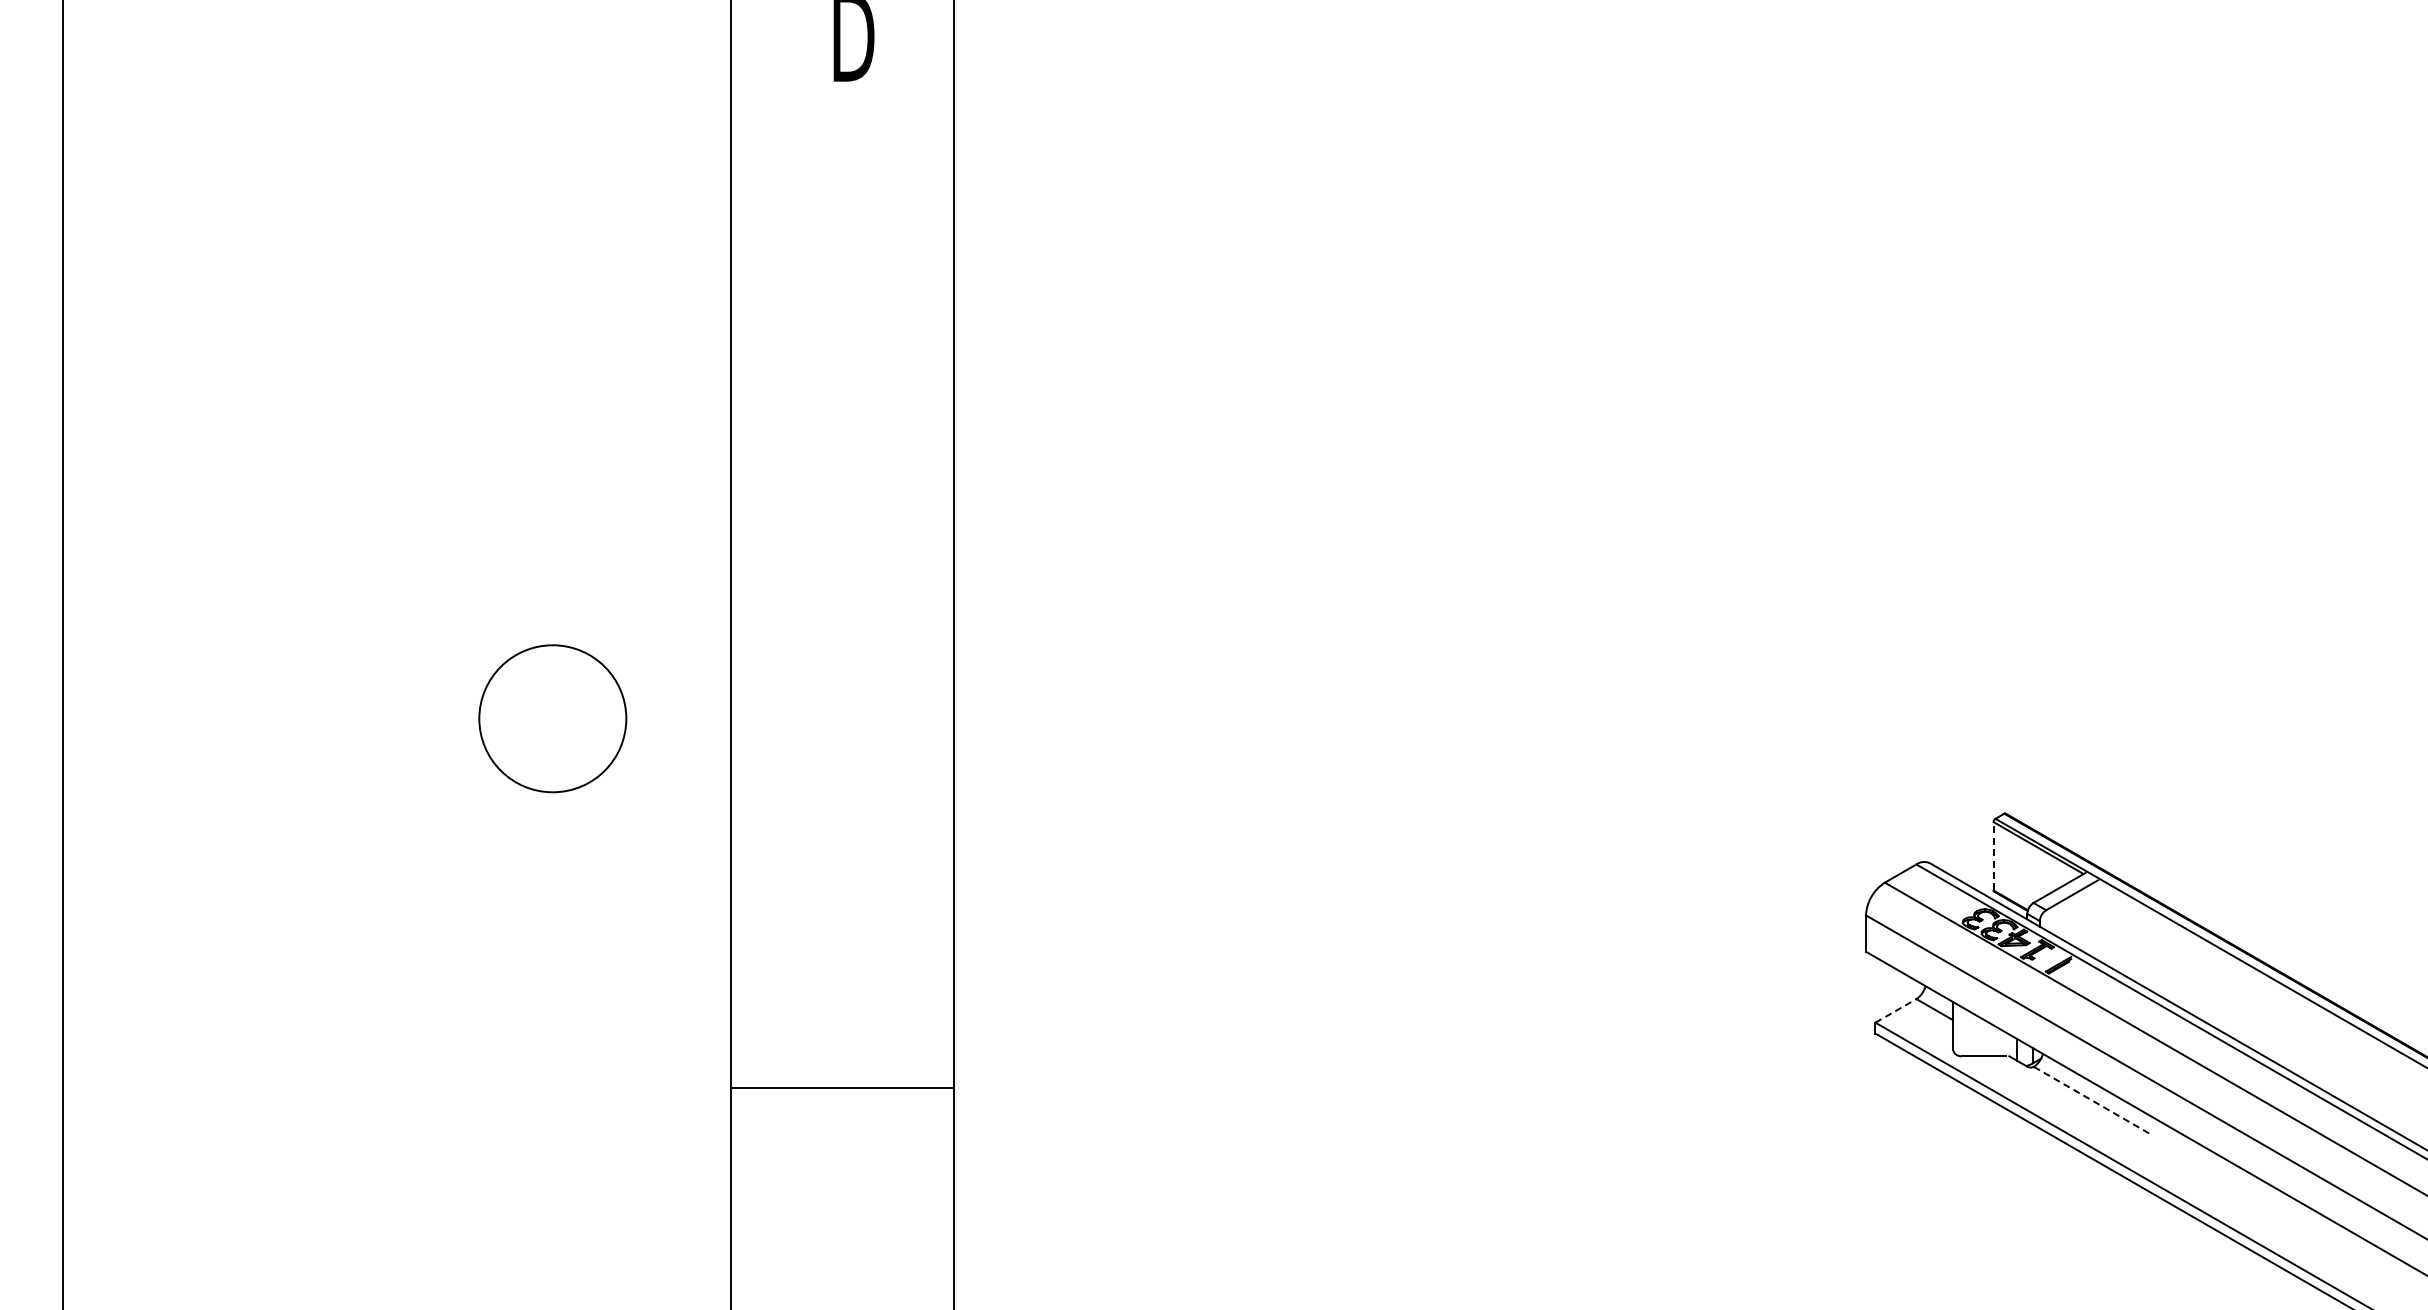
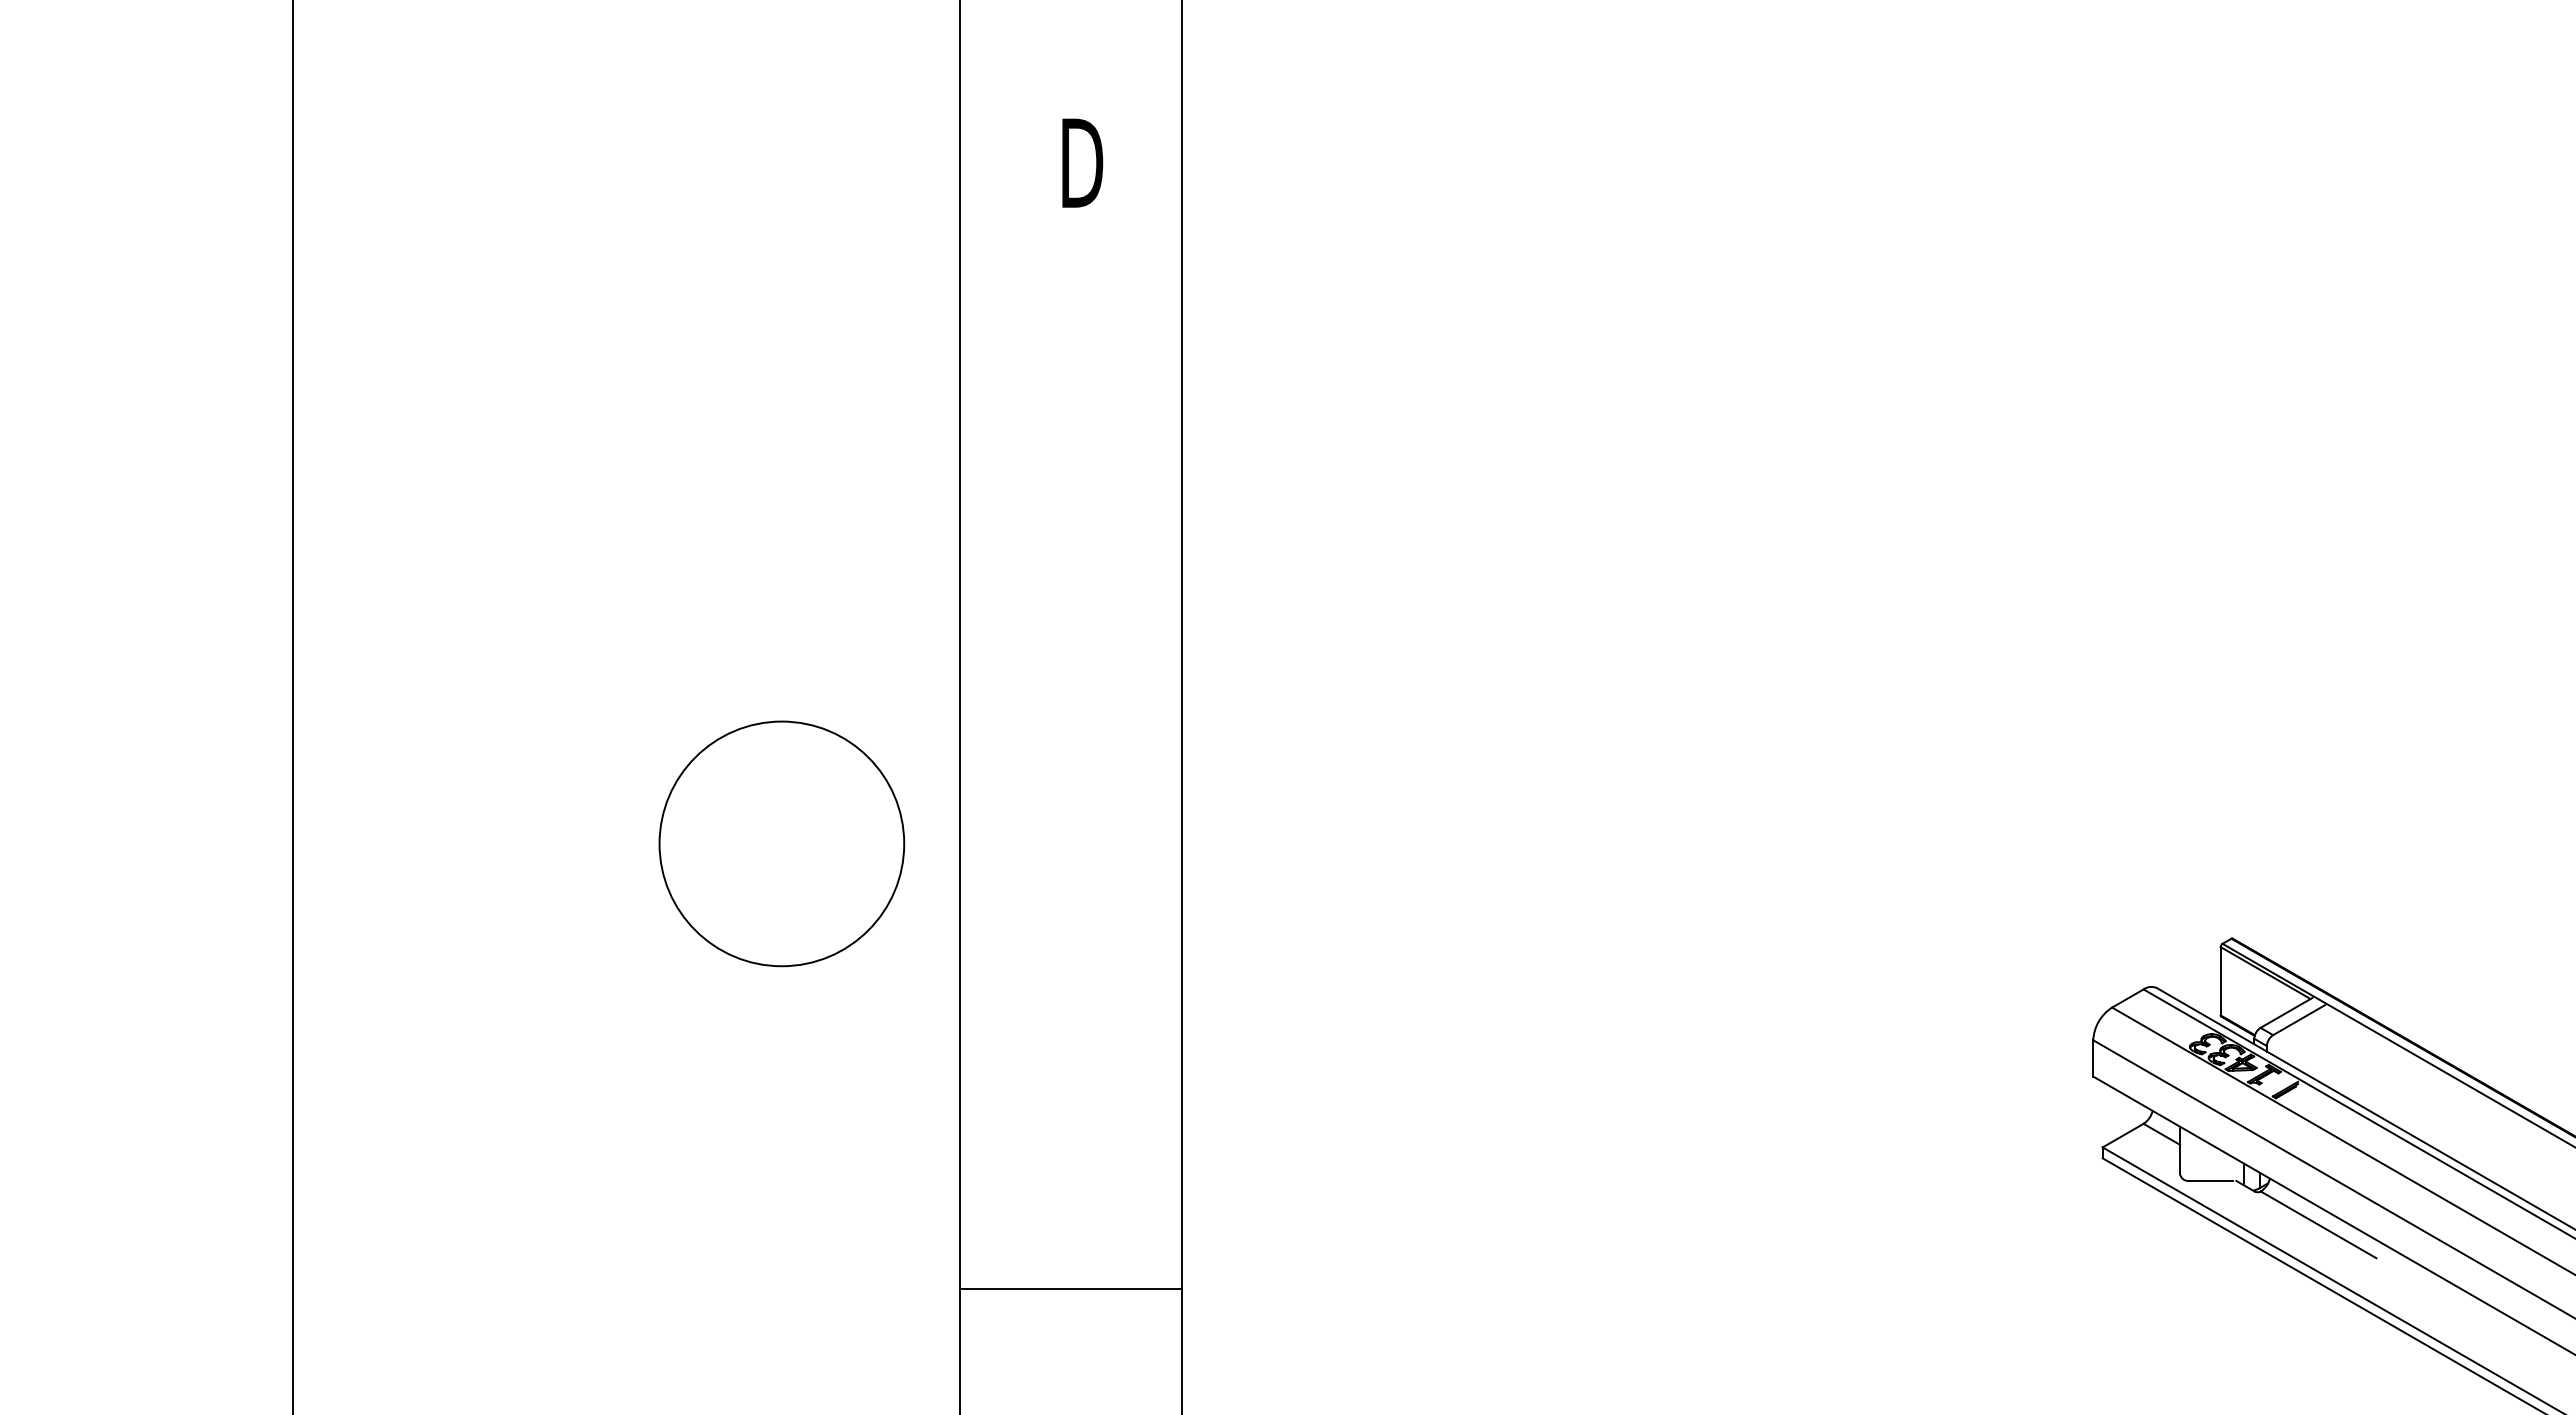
circle: (552, 718) -> (781, 843), size x1.67
line: (1993, 855) -> (2220, 980), dashed -> solid
line: (1896, 1010) -> (2123, 1135), dashed -> solid
line: (841, 1087) -> (1070, 1288), moved
line: (2091, 1099) -> (2318, 1224), dashed -> solid

